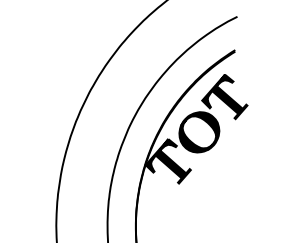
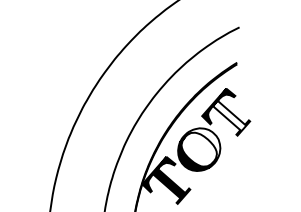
fill: (229, 101) -> (231, 117), removed
fill: (199, 130) -> (199, 147), removed

